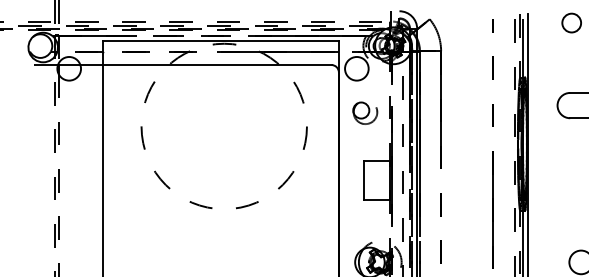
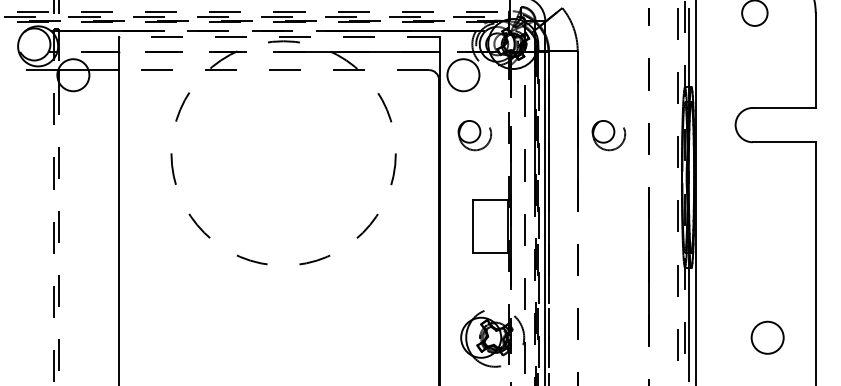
line: (220, 40) -> (278, 37), solid -> dashed
line: (216, 65) -> (273, 70), solid -> dashed
part: (463, 113) -> (608, 135), added

